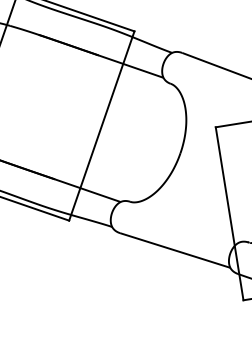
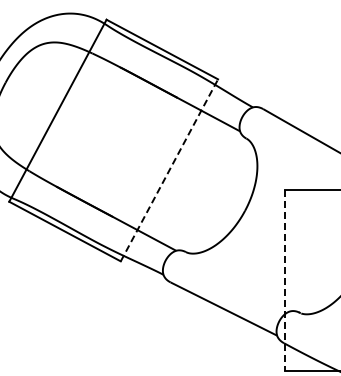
line: (101, 125) -> (169, 169), solid -> dashed
line: (230, 214) -> (285, 281), solid -> dashed

